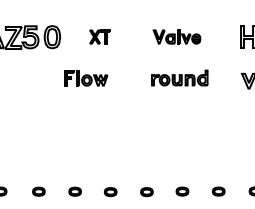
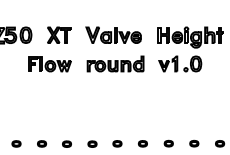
part: (100, 36) -> (59, 34), size x1.67
part: (176, 36) -> (113, 34), size x1.67
part: (179, 77) -> (115, 63), size x1.43
part: (85, 78) -> (49, 64), size x1.43

